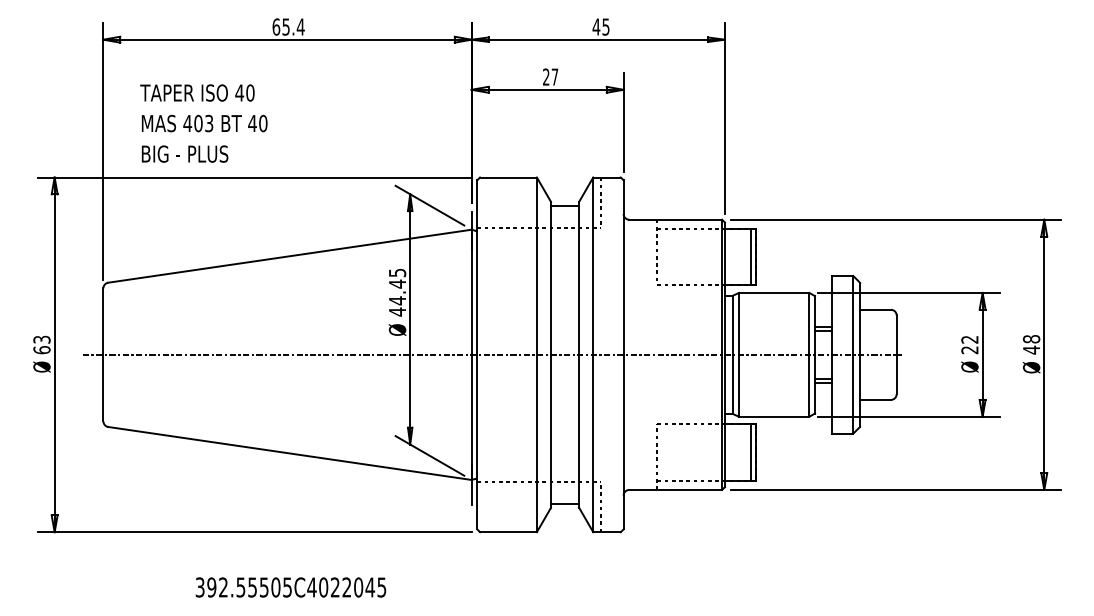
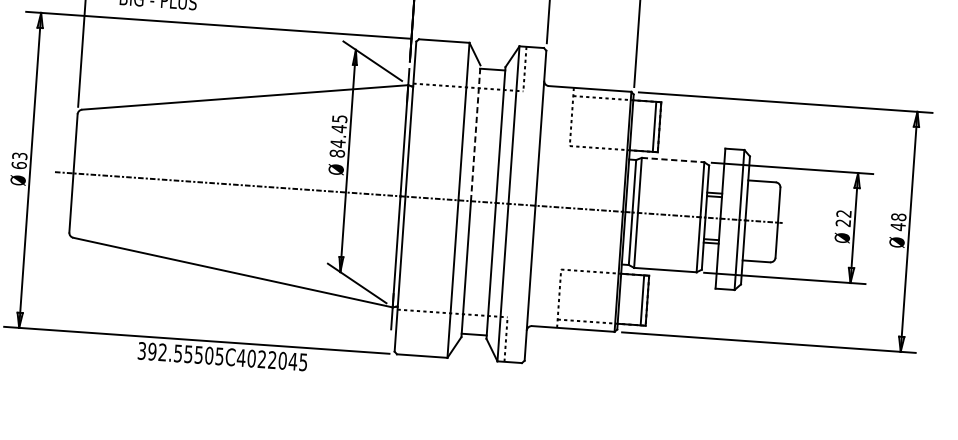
line: (550, 277) -> (475, 132), solid -> dashed
line: (774, 292) -> (673, 159), solid -> dashed
text: (397, 311) -> (337, 153), 44.45 -> 84.45
text: (290, 587) -> (222, 356), moved

